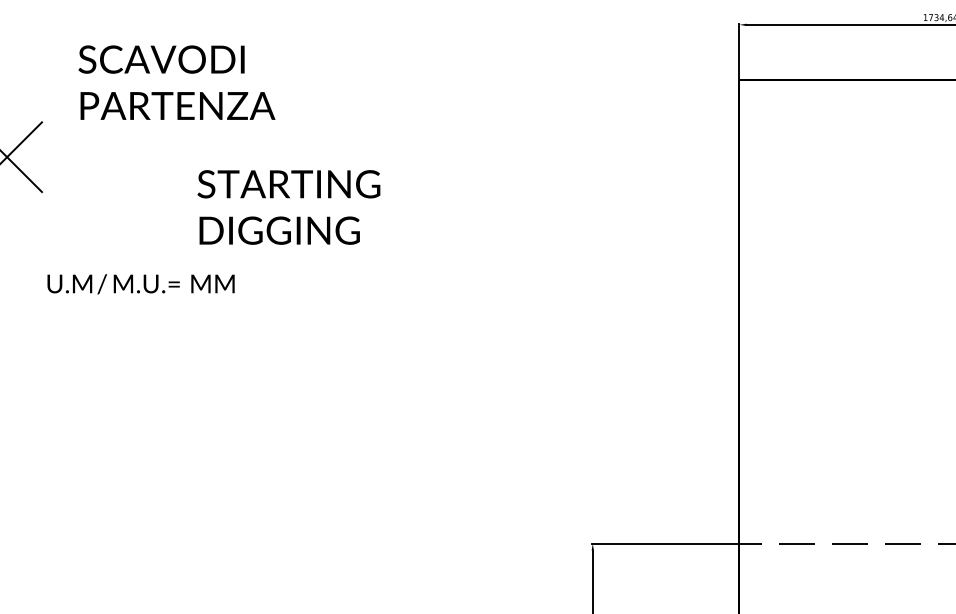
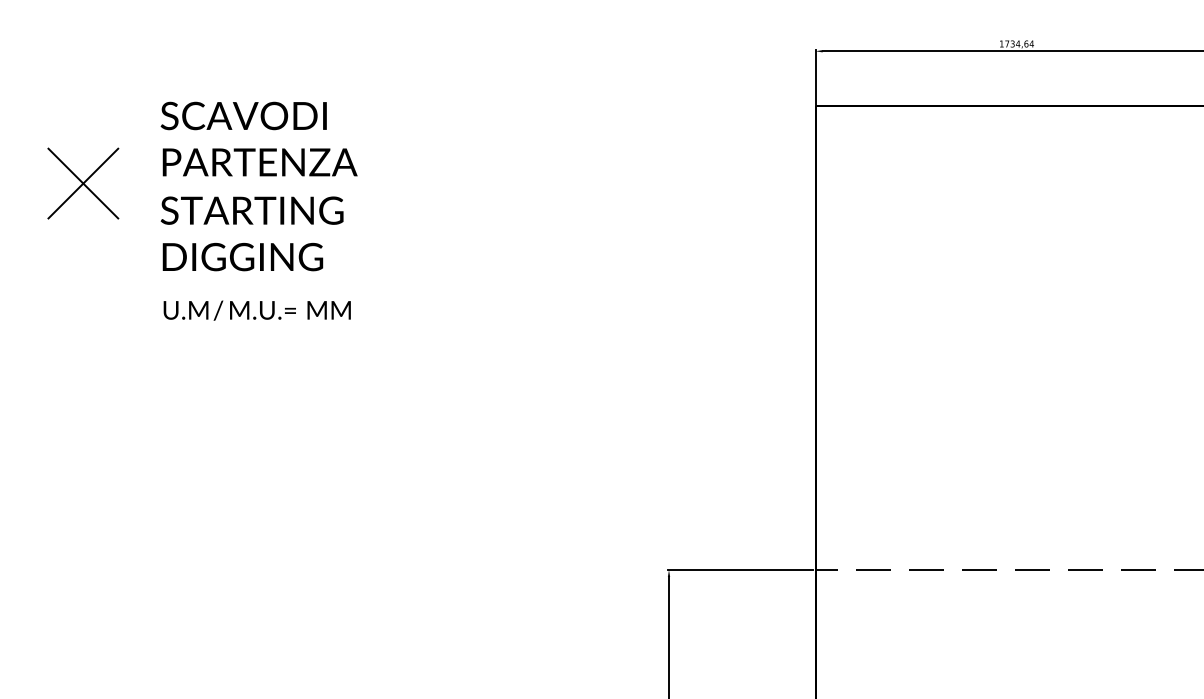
text: (176, 82) -> (258, 138), moved
text: (288, 207) -> (251, 233), moved
text: (140, 284) -> (256, 310), moved

